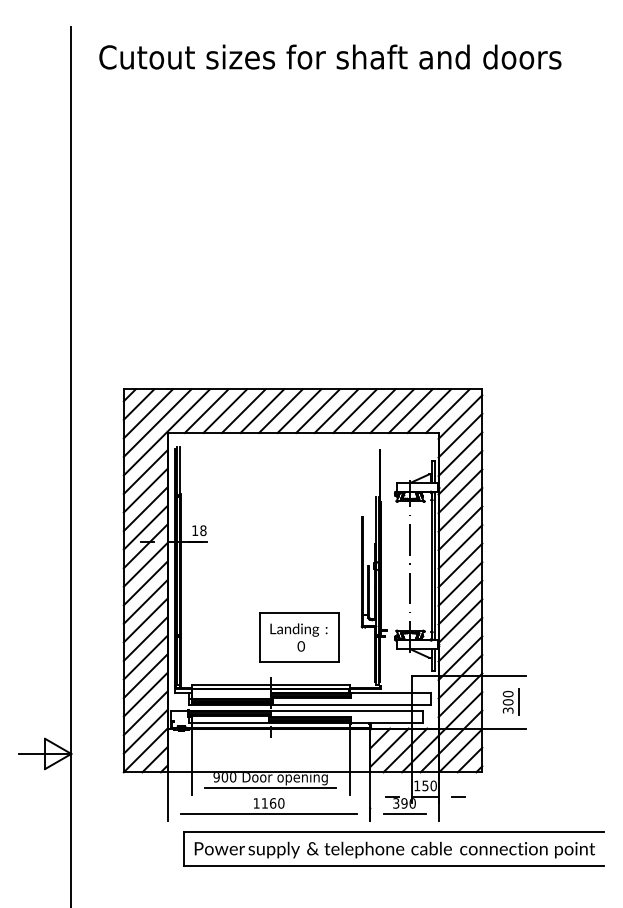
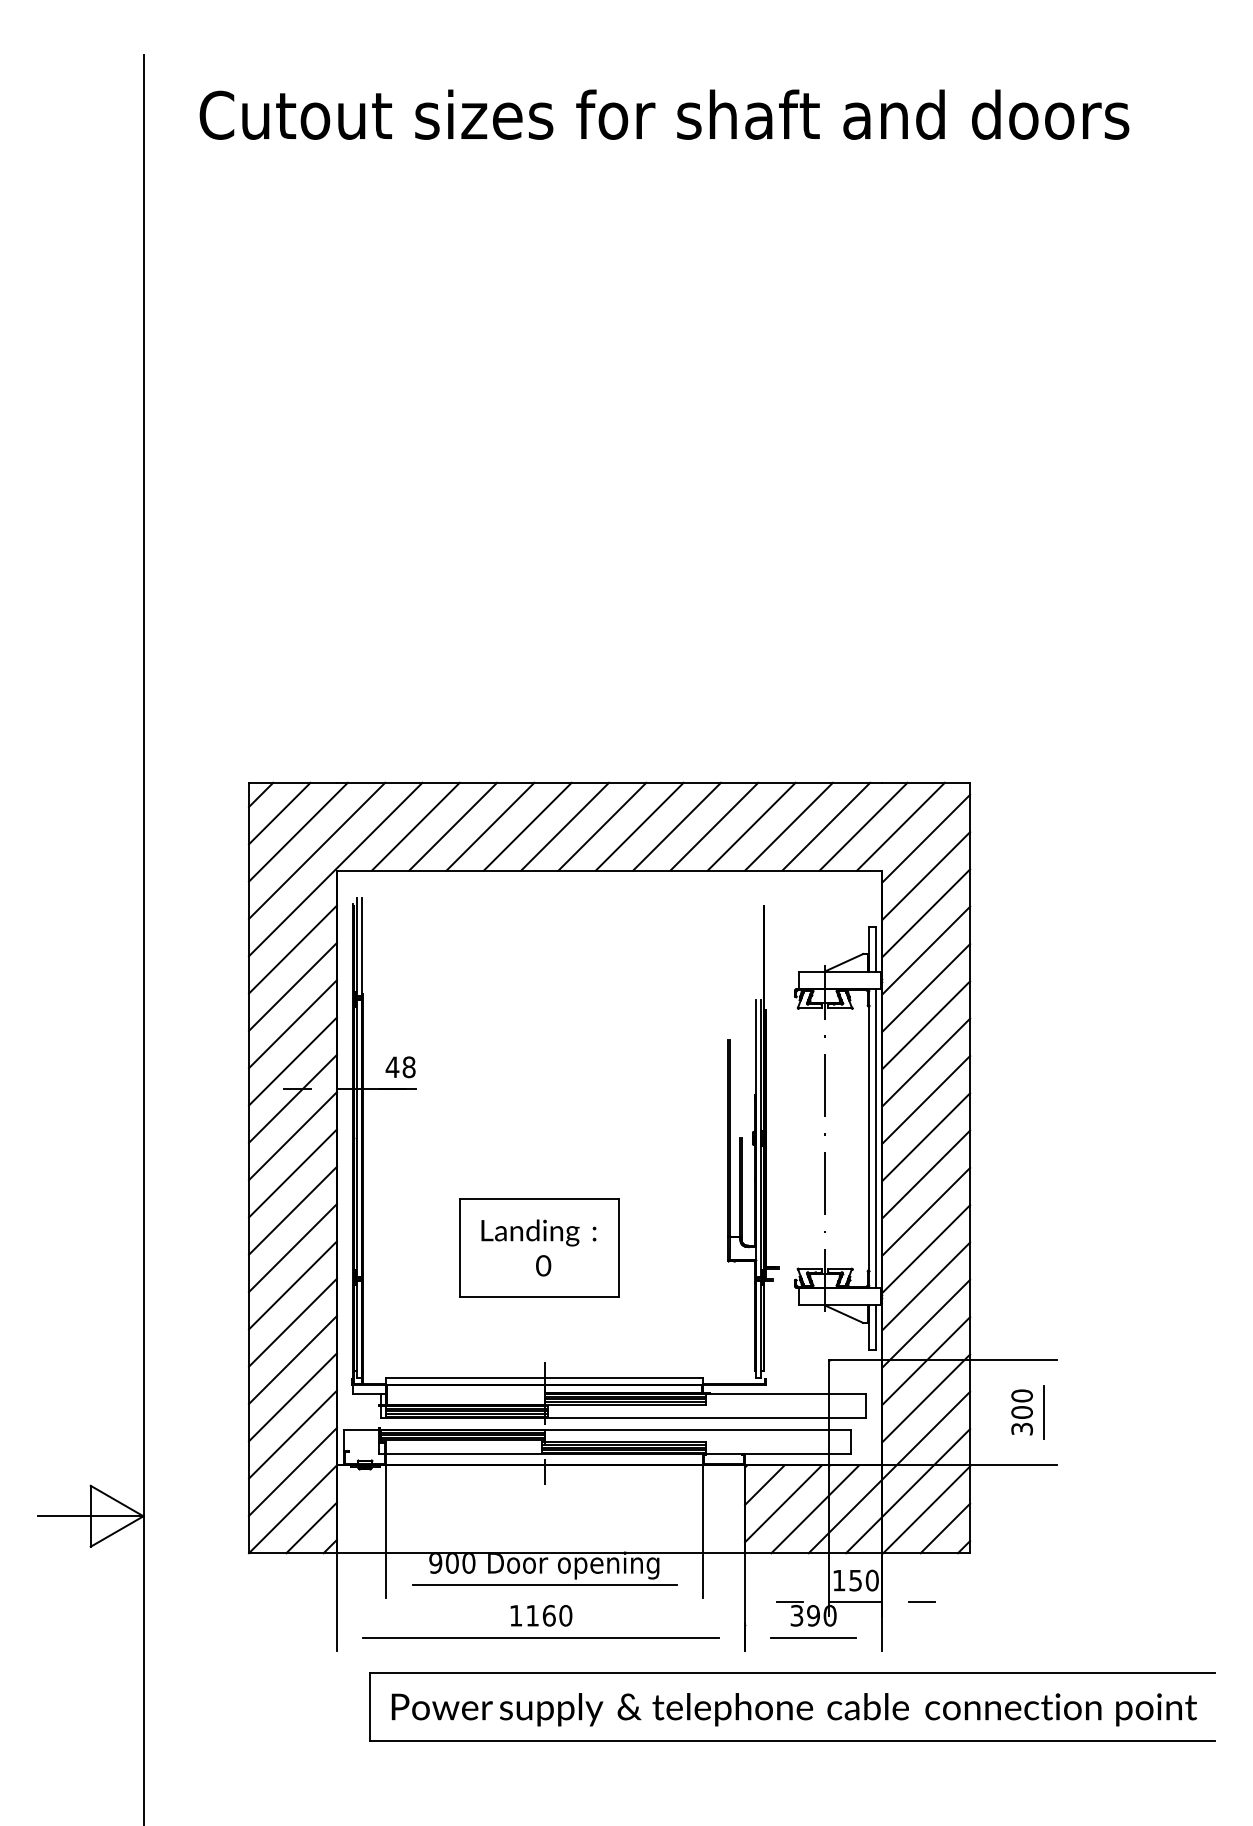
text: (194, 530) -> (391, 1066), 18 -> 48
part: (299, 637) -> (540, 1247), moved

